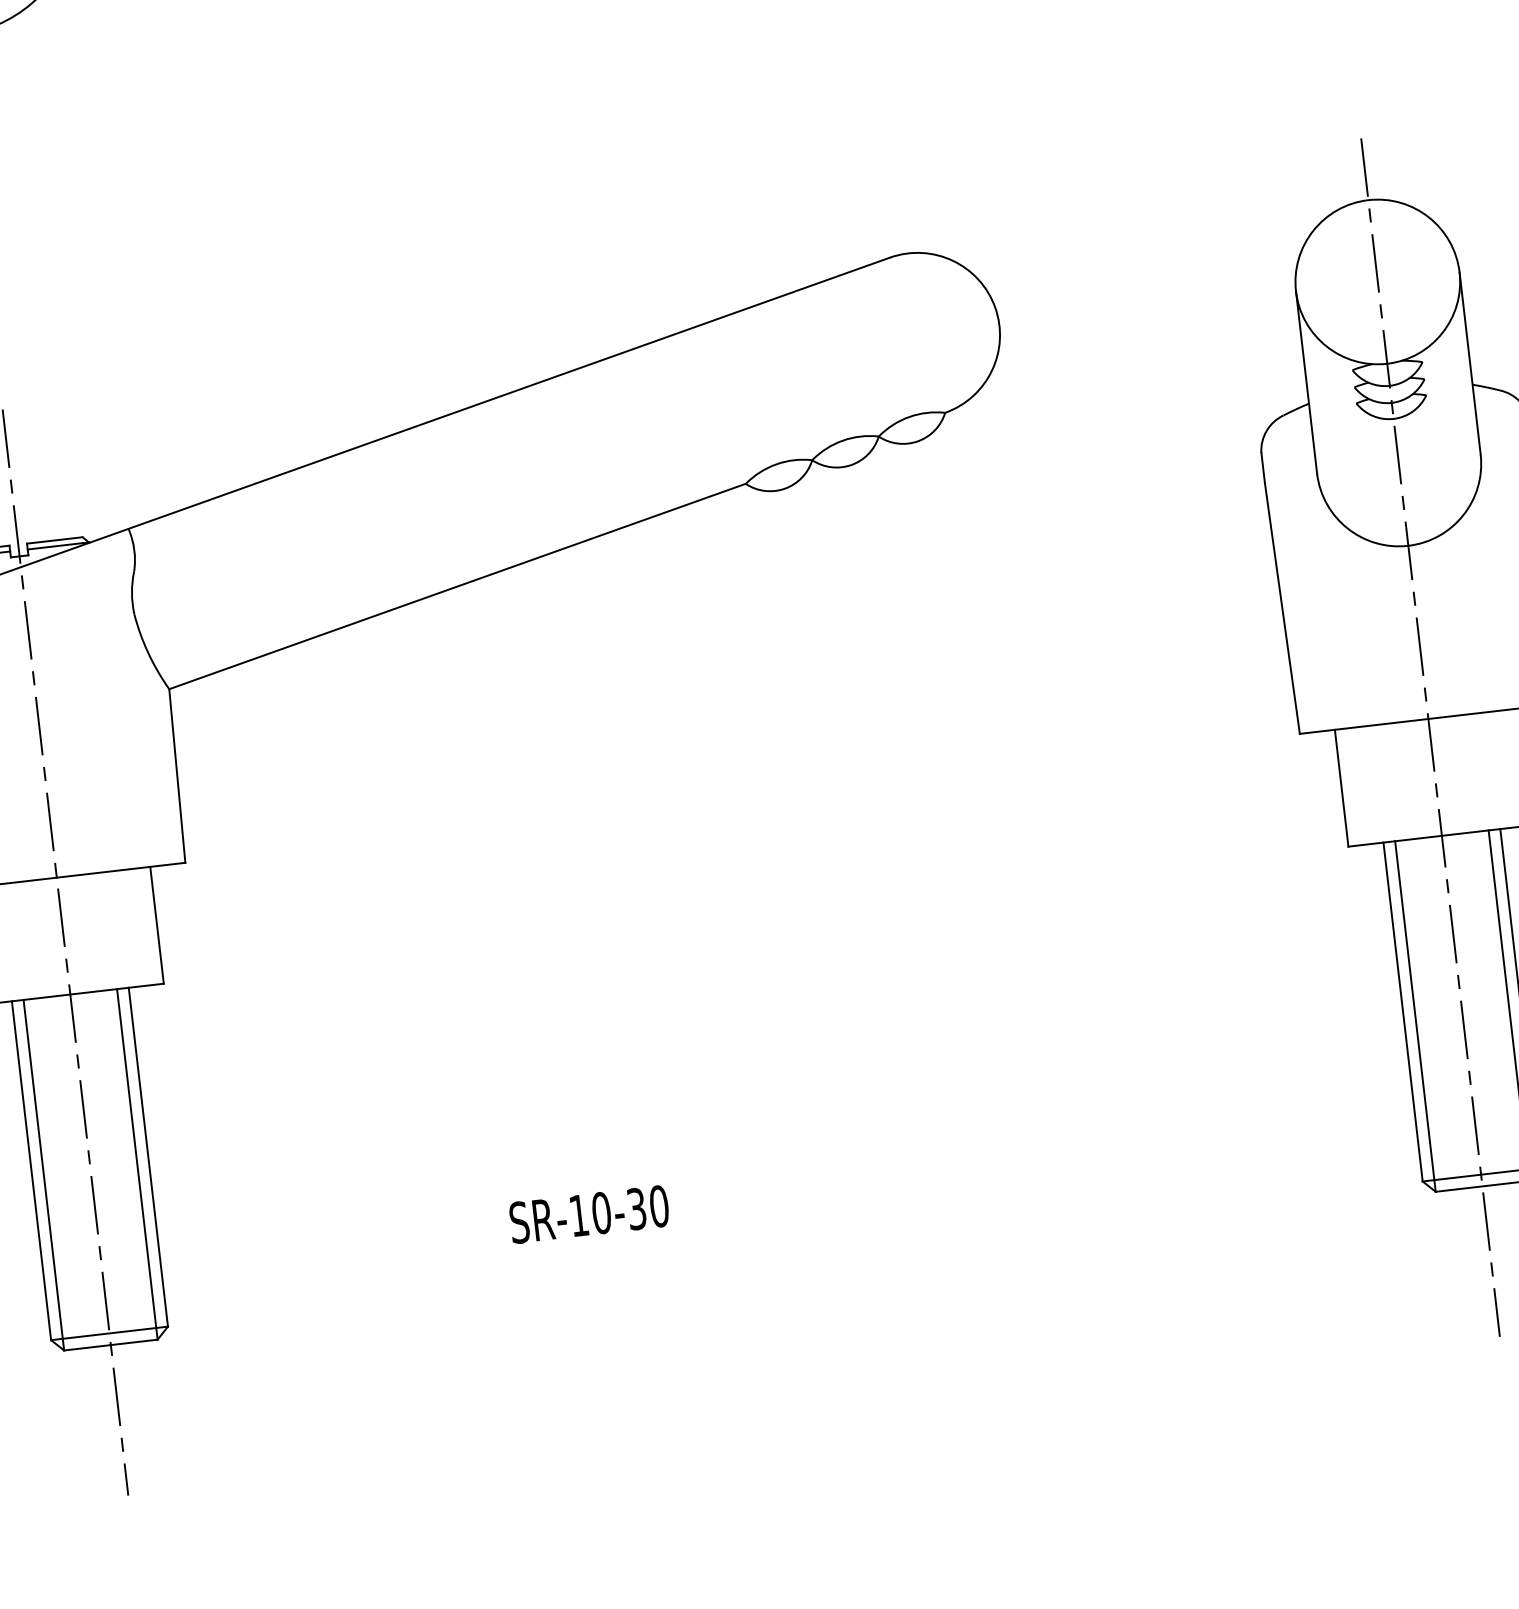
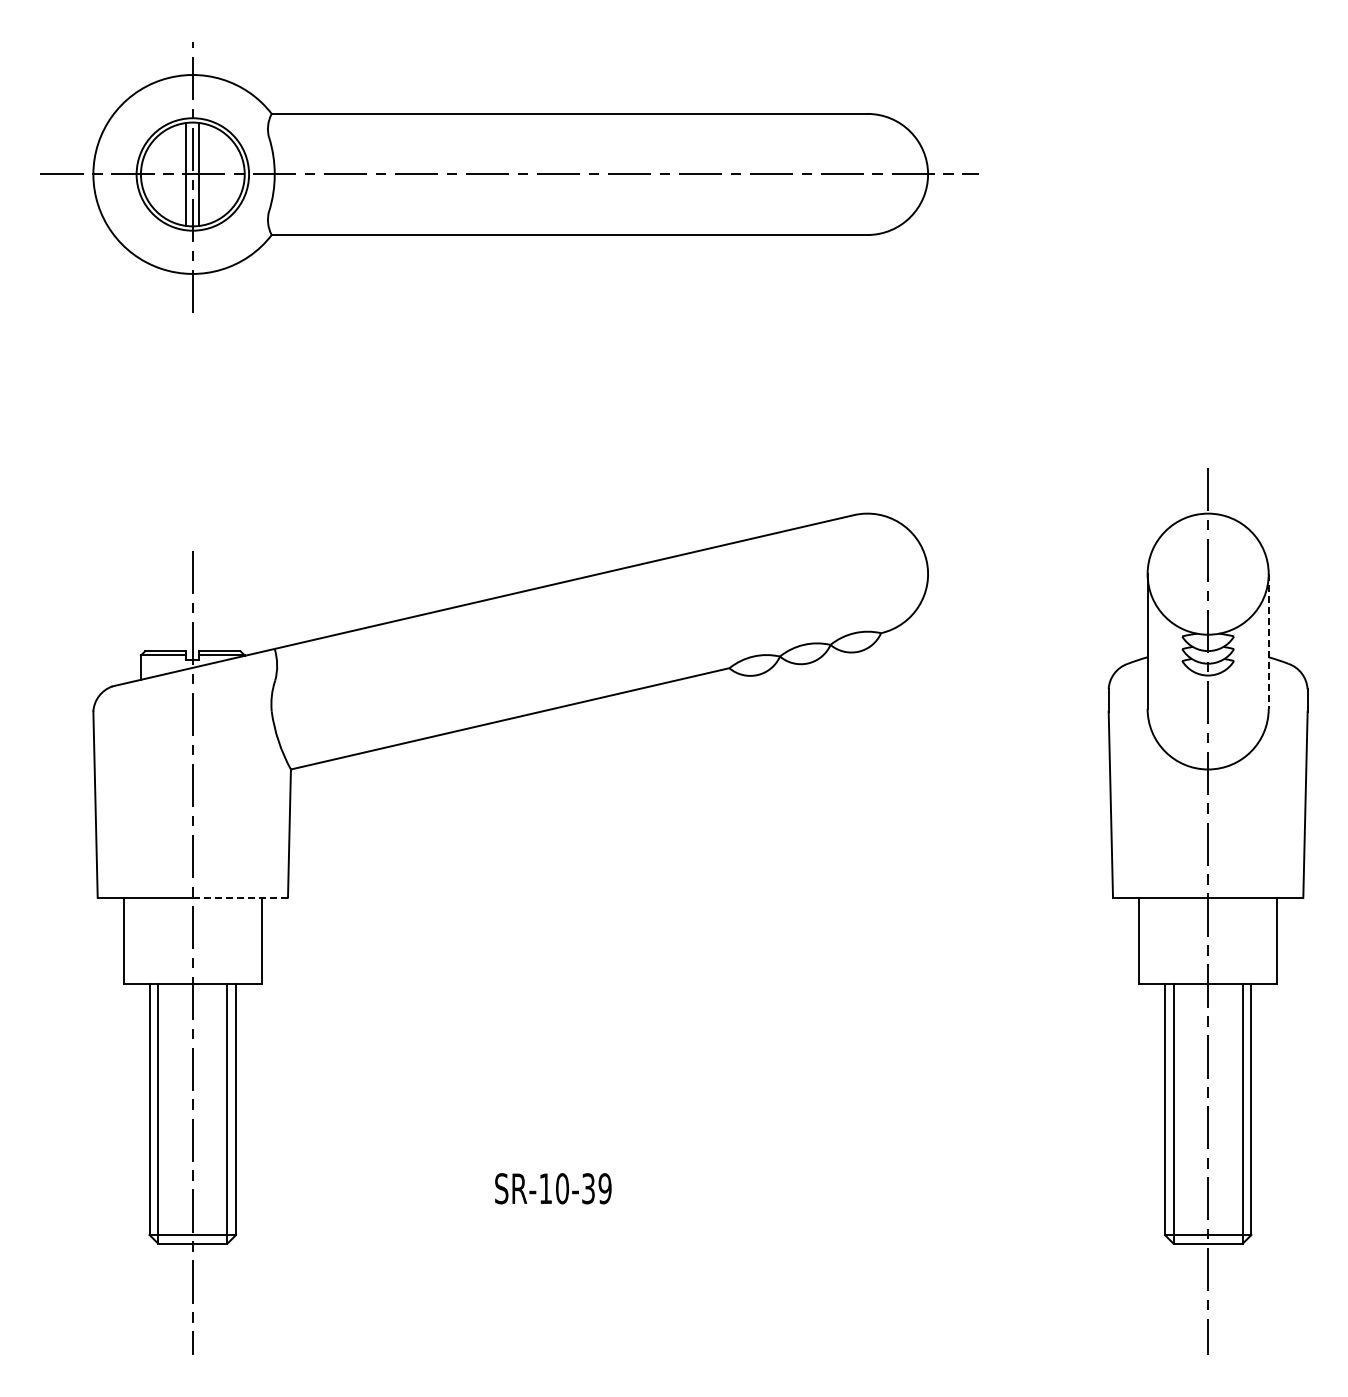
line: (1469, 364) -> (1268, 642), solid -> dashed
line: (121, 869) -> (240, 897), solid -> dashed
text: (658, 1206) -> (604, 1188), SR-10-30 -> SR-10-39

